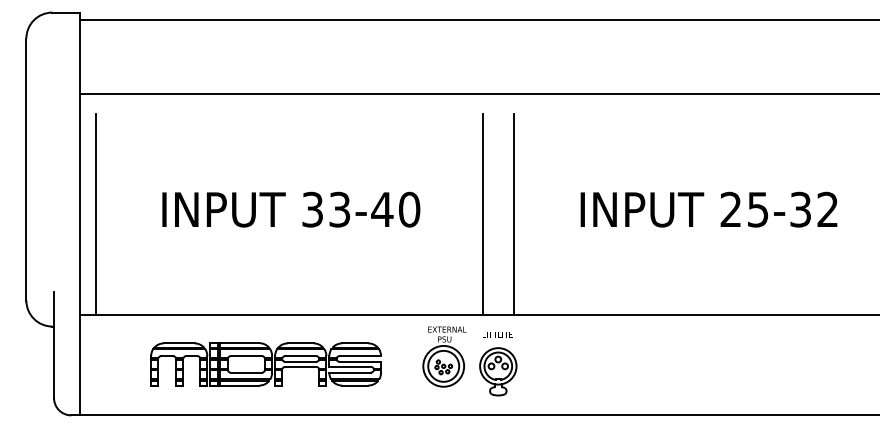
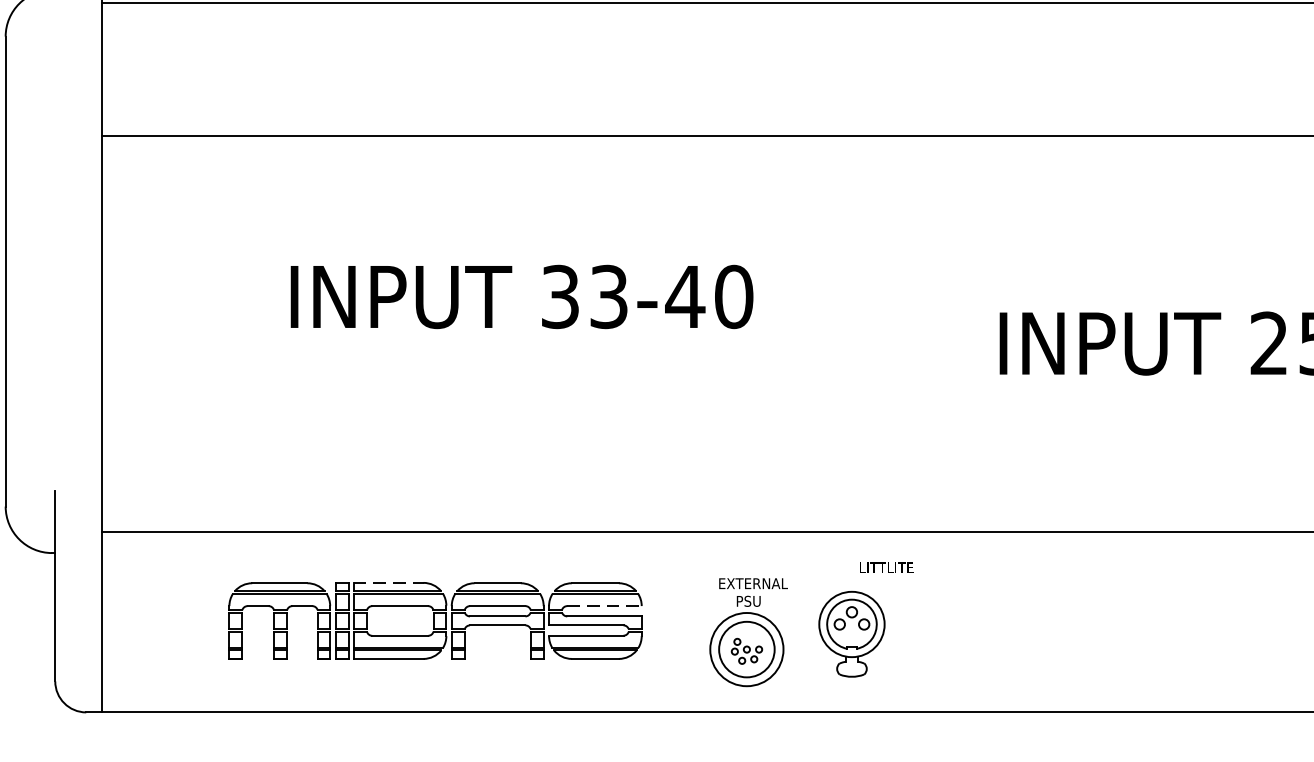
text: (291, 209) -> (522, 296), moved
line: (95, 214) -> (129, 352), removed
line: (482, 214) -> (823, 352), removed
line: (513, 214) -> (879, 352), removed
text: (497, 334) -> (886, 567), moved
line: (240, 343) -> (389, 583), solid -> dashed
line: (360, 356) -> (604, 606), solid -> dashed
part: (444, 356) -> (748, 631), moved

